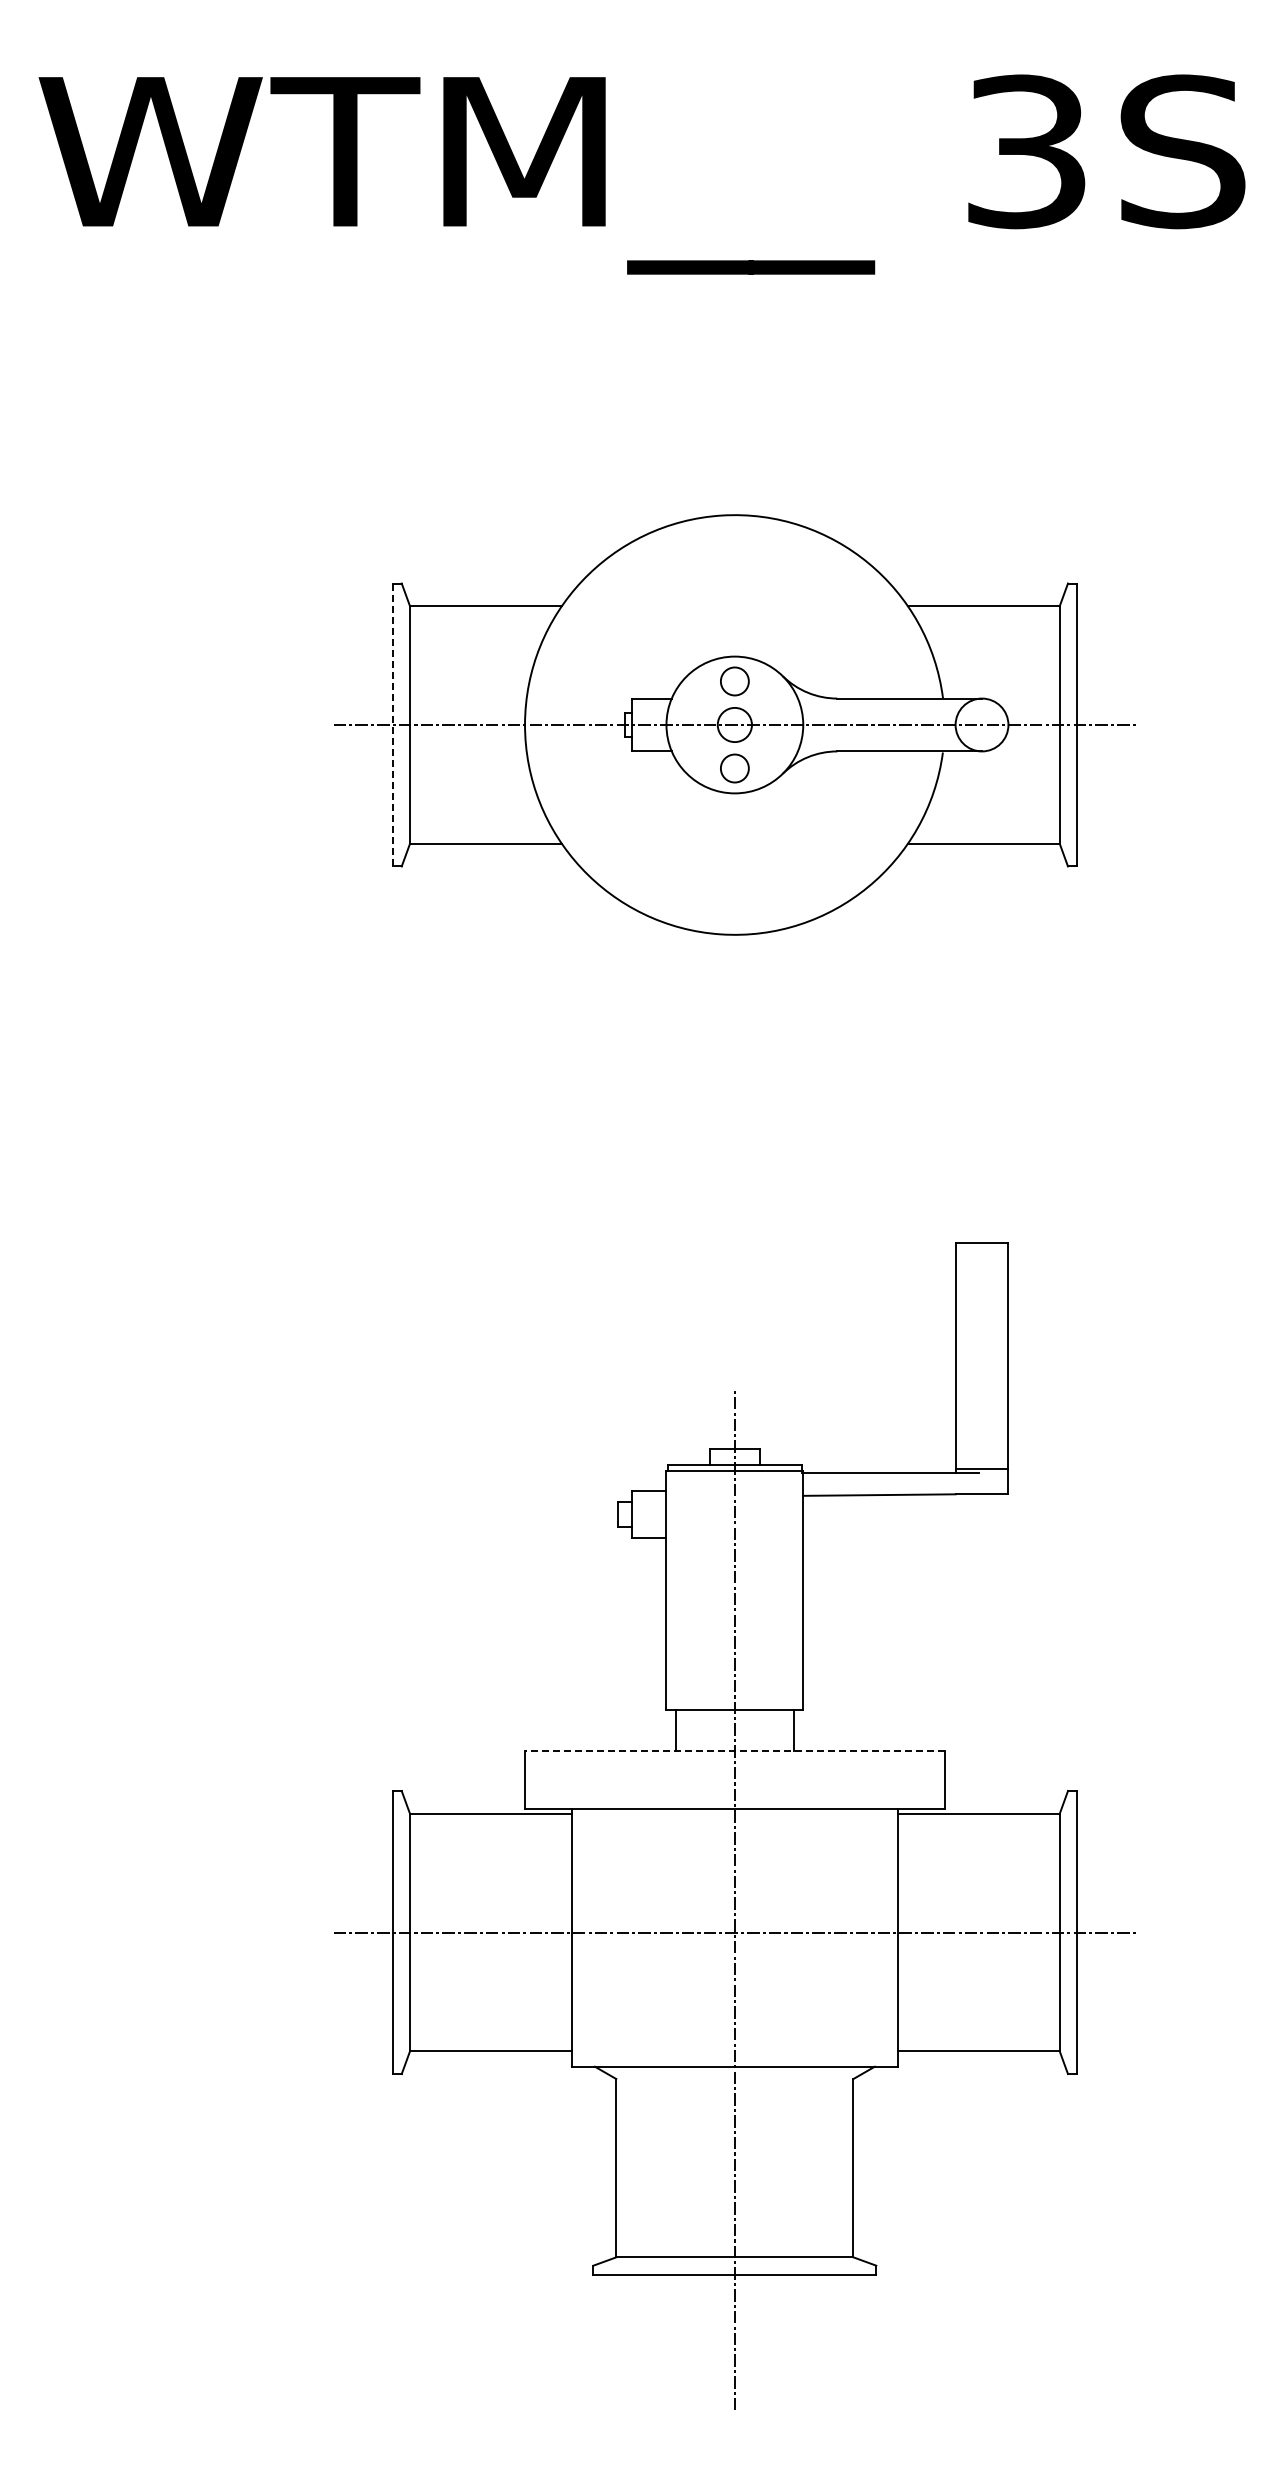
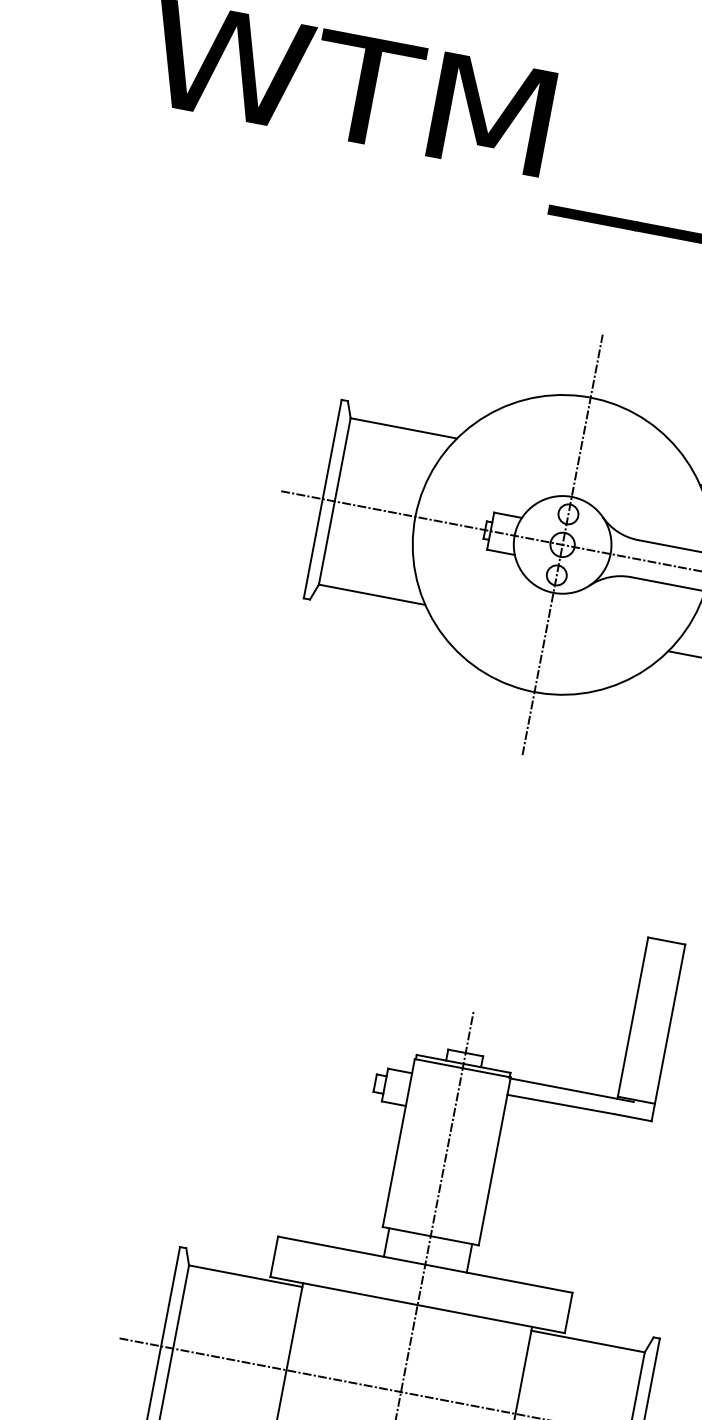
line: (392, 724) -> (322, 498), dashed -> solid
line: (734, 724) -> (562, 544), added
line: (734, 1751) -> (425, 1264), dashed -> solid

